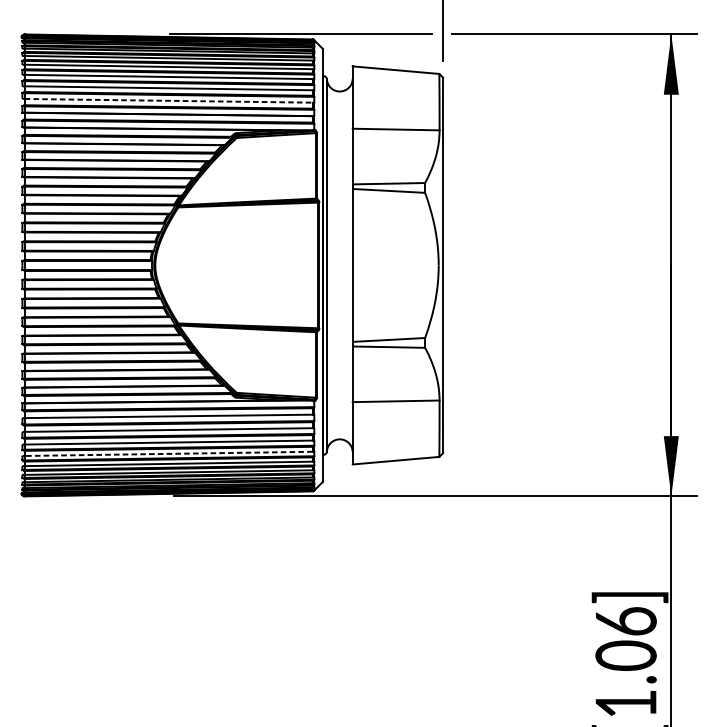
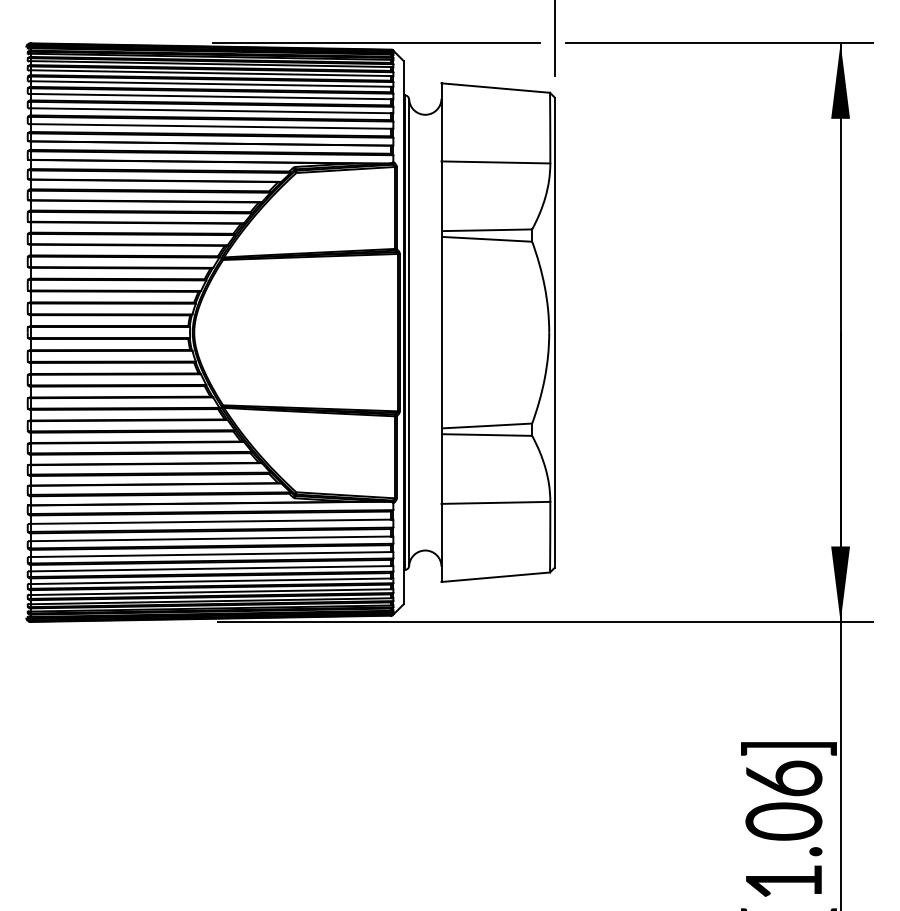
line: (169, 100) -> (211, 126), dashed -> solid
line: (168, 453) -> (210, 568), dashed -> solid

